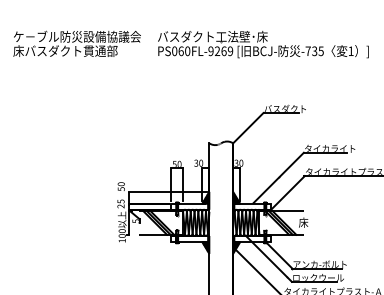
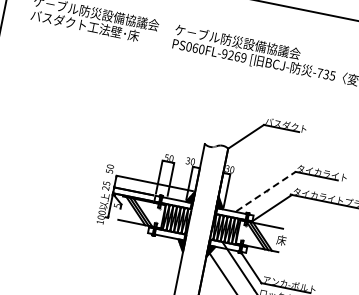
text: (221, 36) -> (237, 41), バスダクト工法壁･床 -> ケ－ブル防災設備協議会
text: (68, 50) -> (85, 25), 床バスダクト貫通部 -> バスダクト工法壁･床
line: (278, 177) -> (265, 191), solid -> dashed

